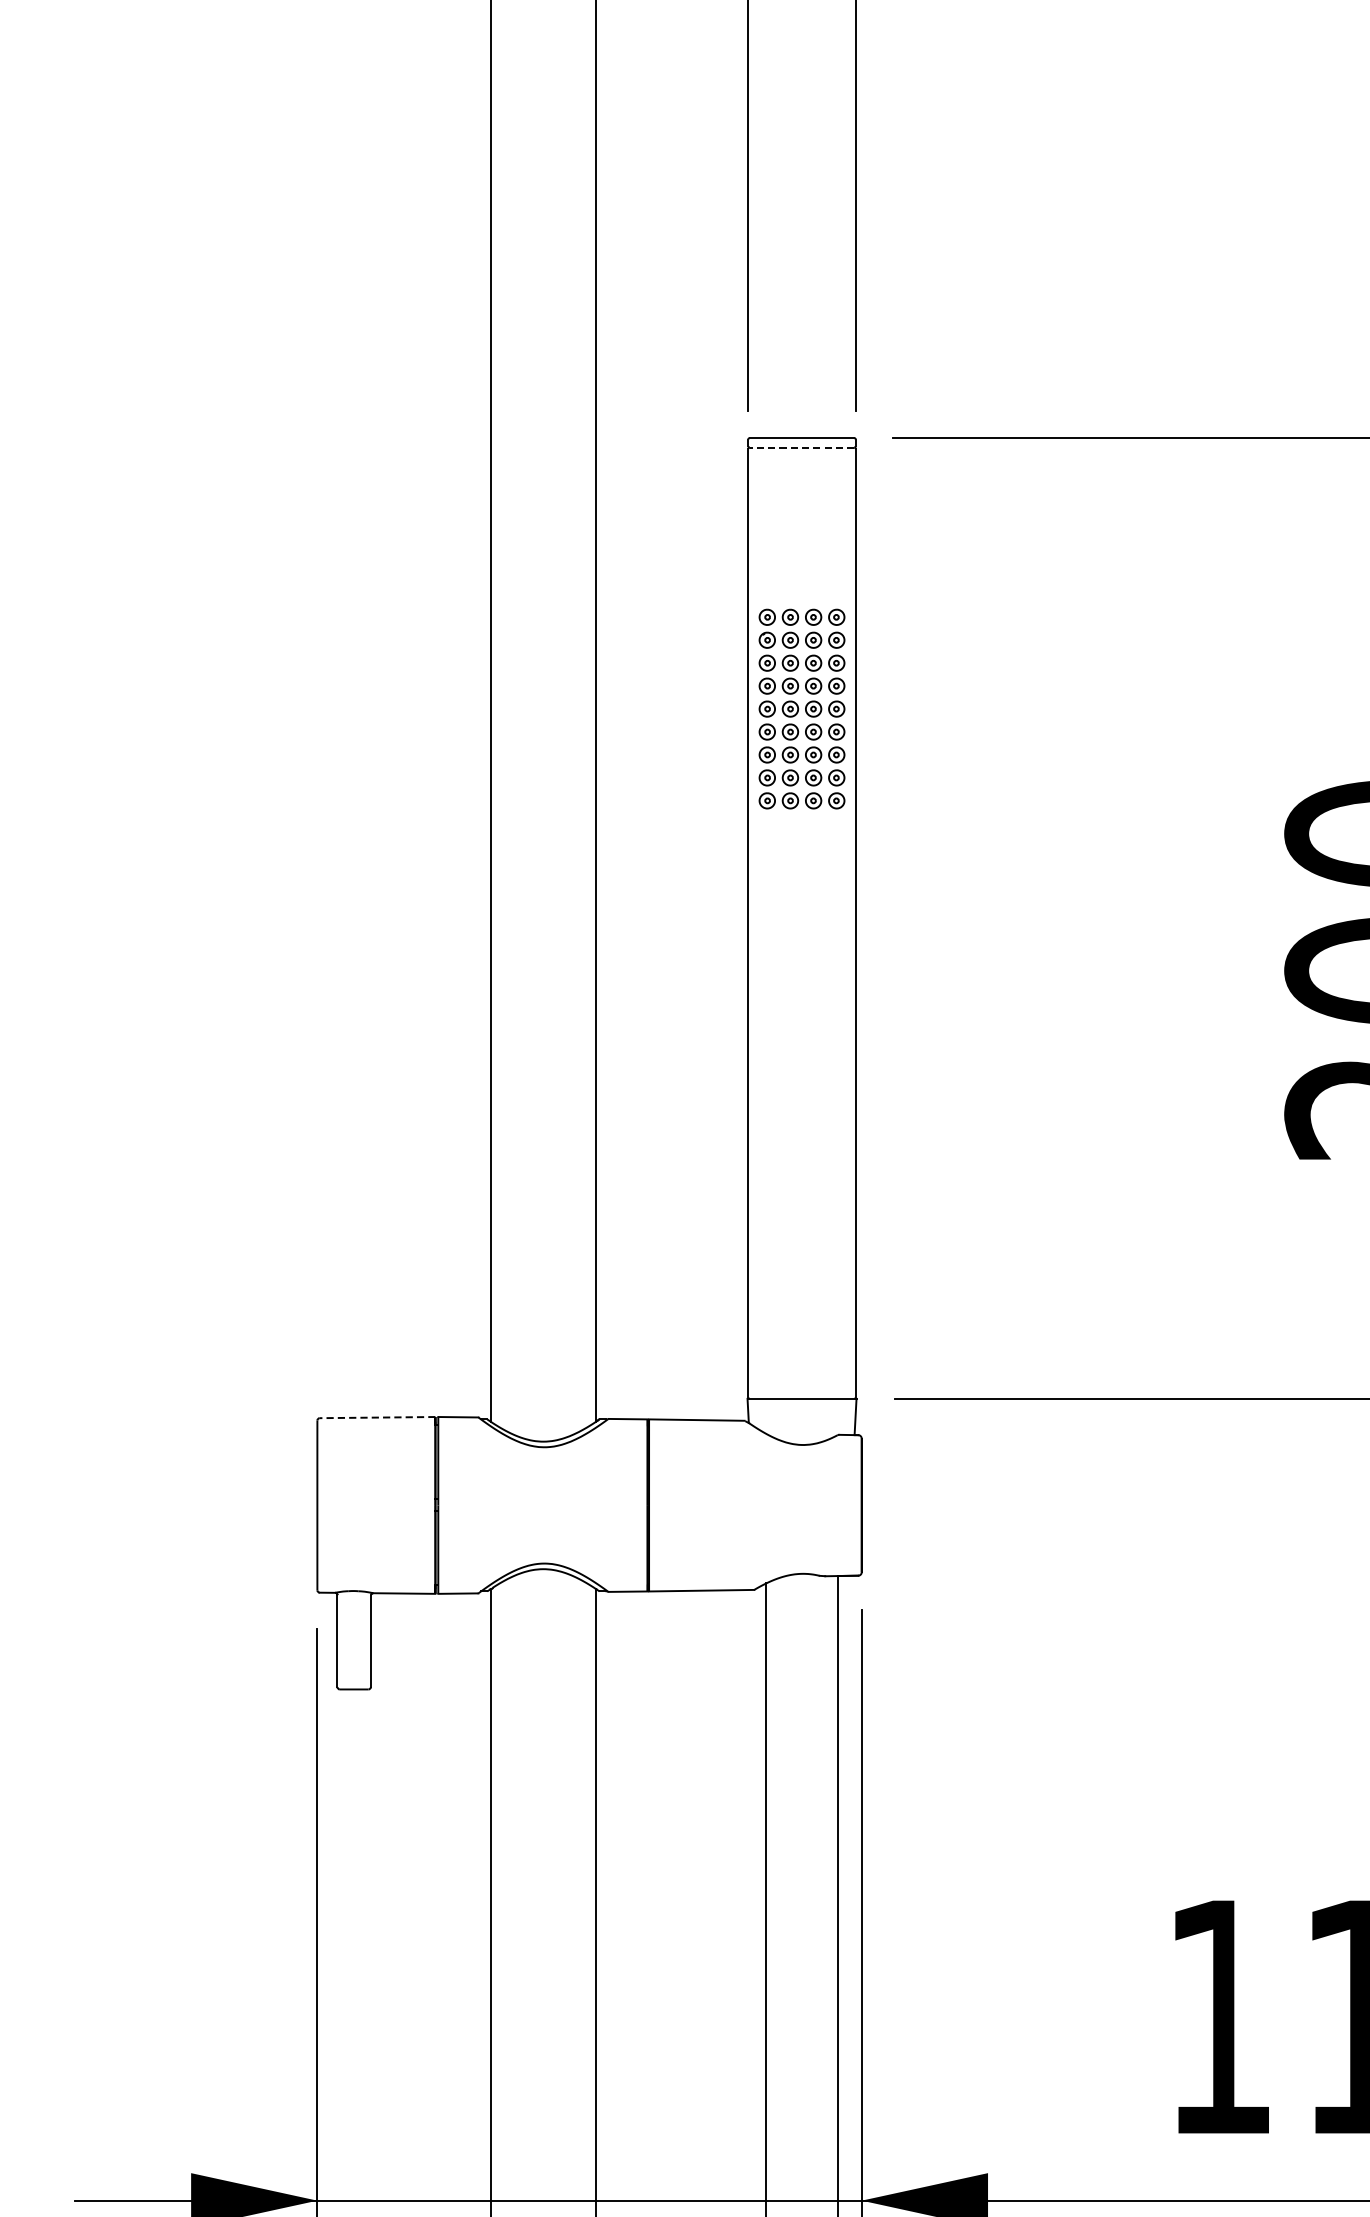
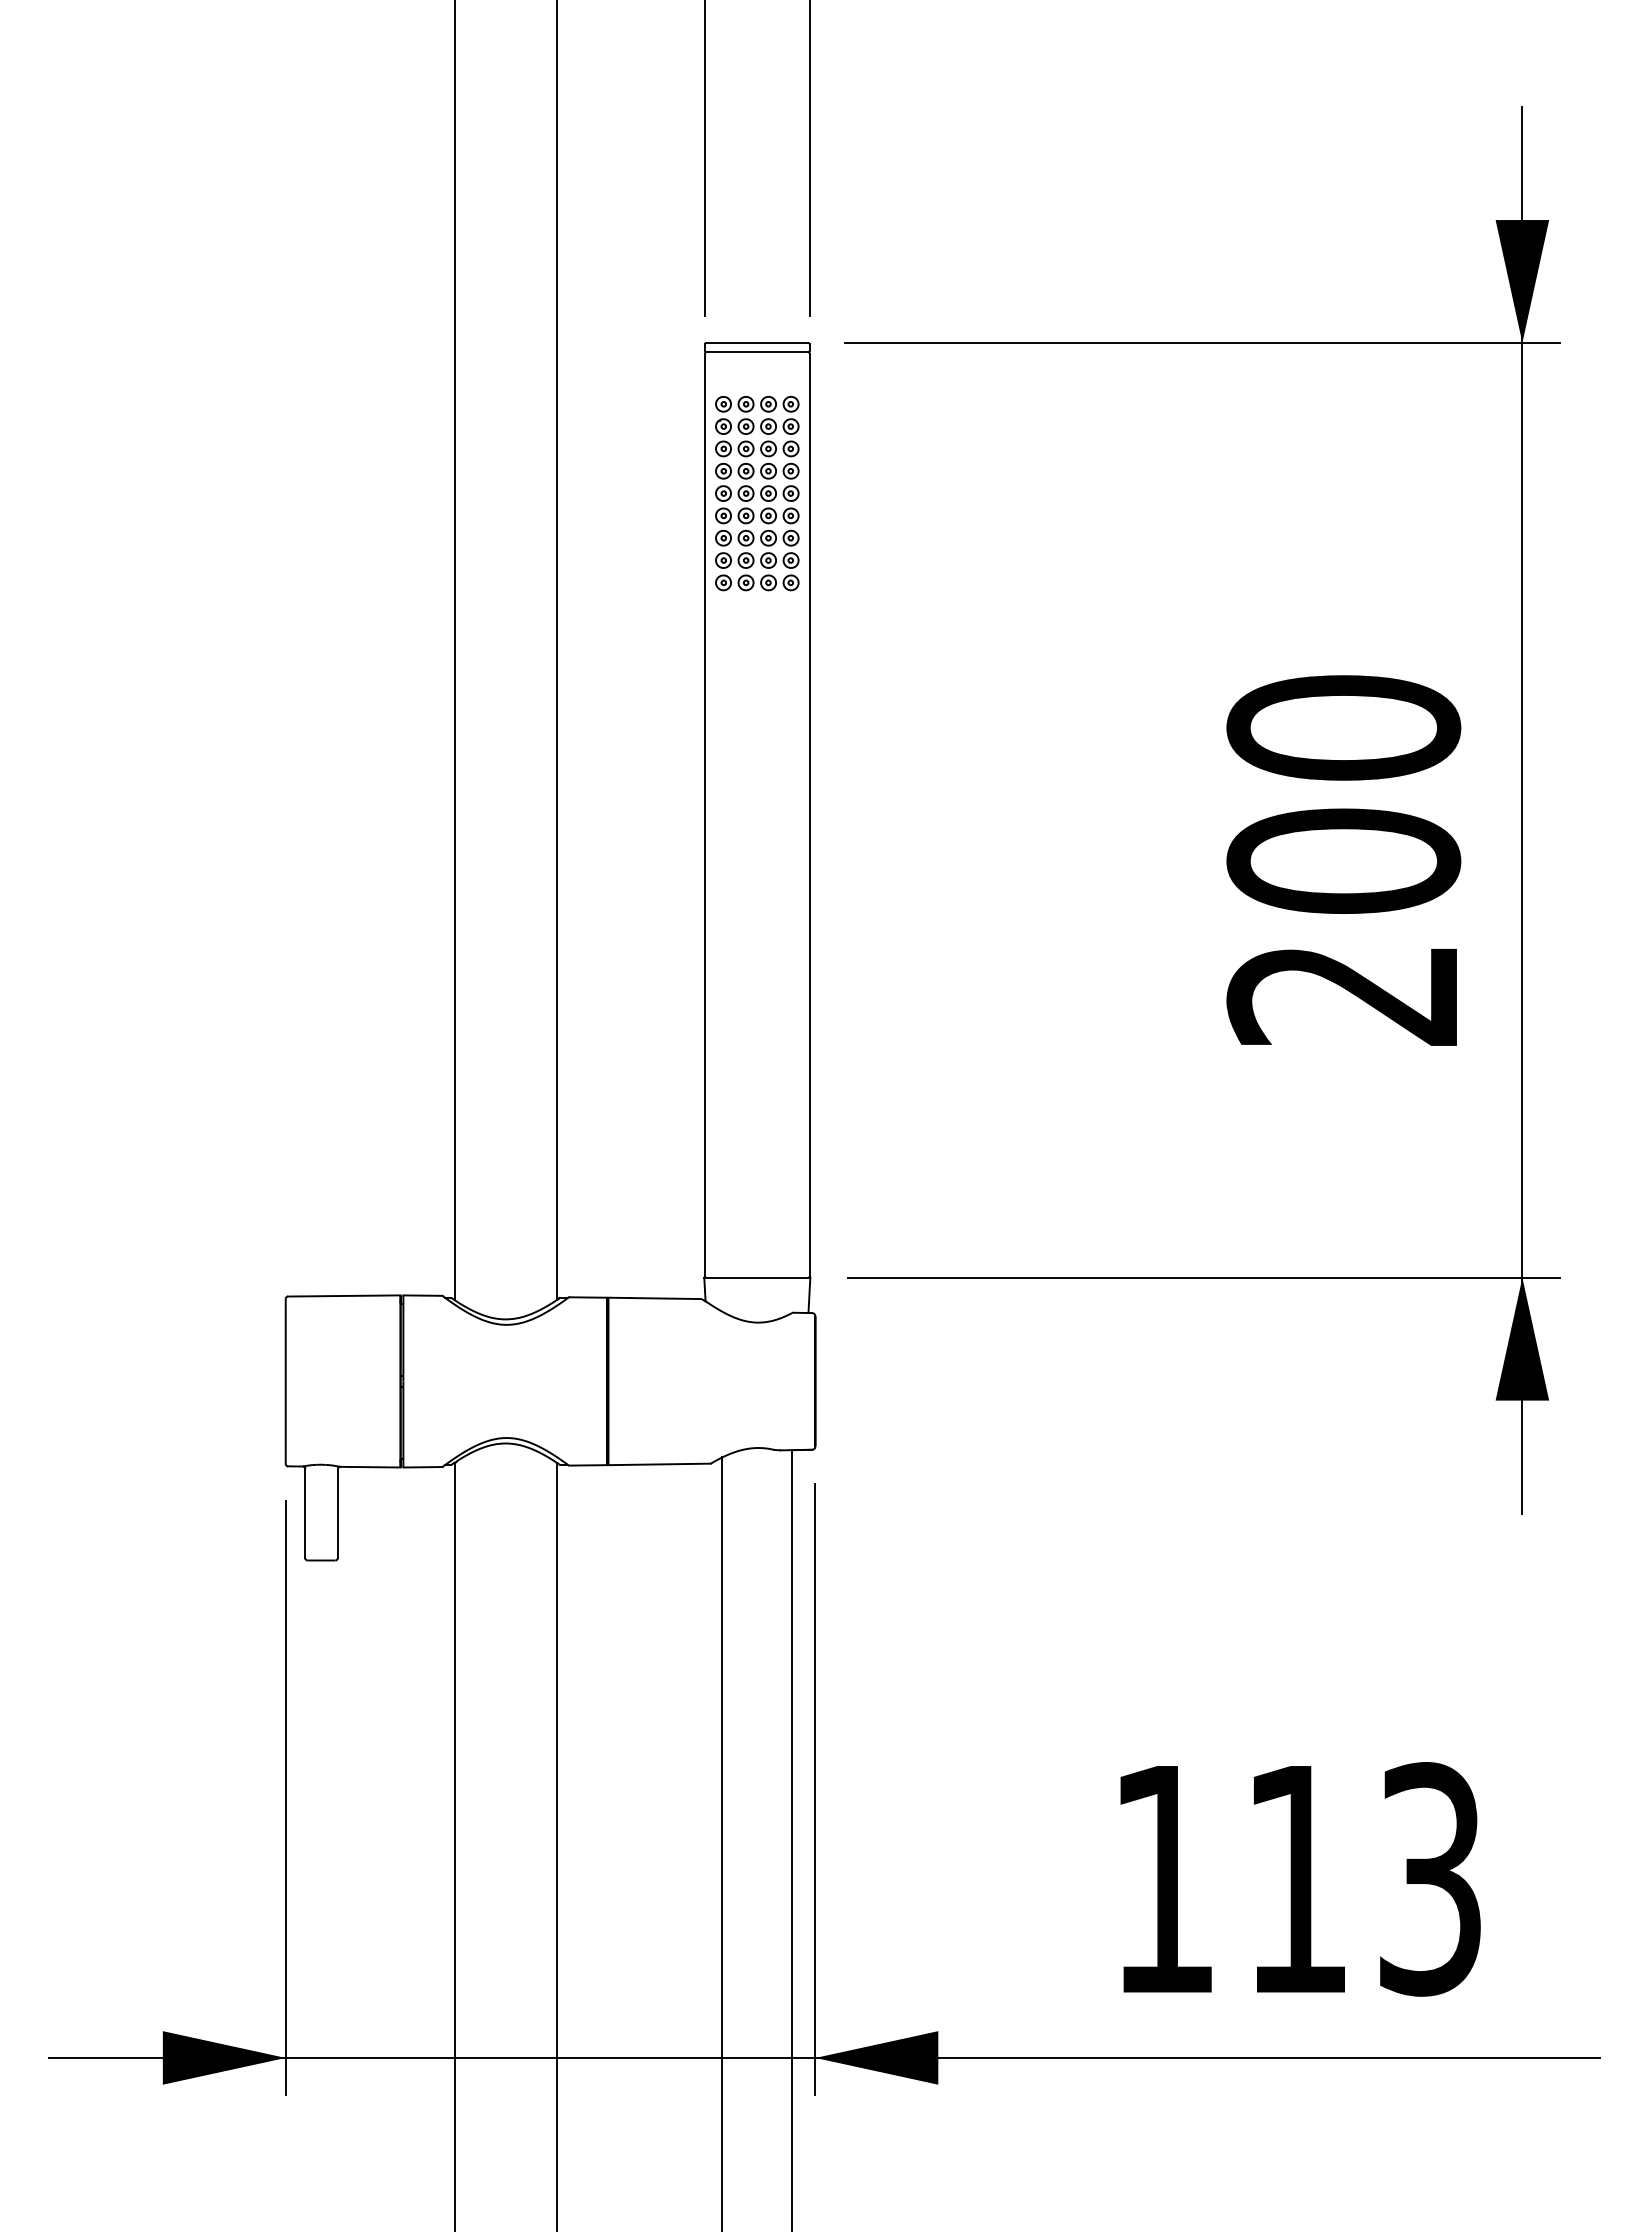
line: (802, 447) -> (757, 352), dashed -> solid
part: (802, 709) -> (757, 493), moved
line: (376, 1417) -> (343, 1295), dashed -> solid

